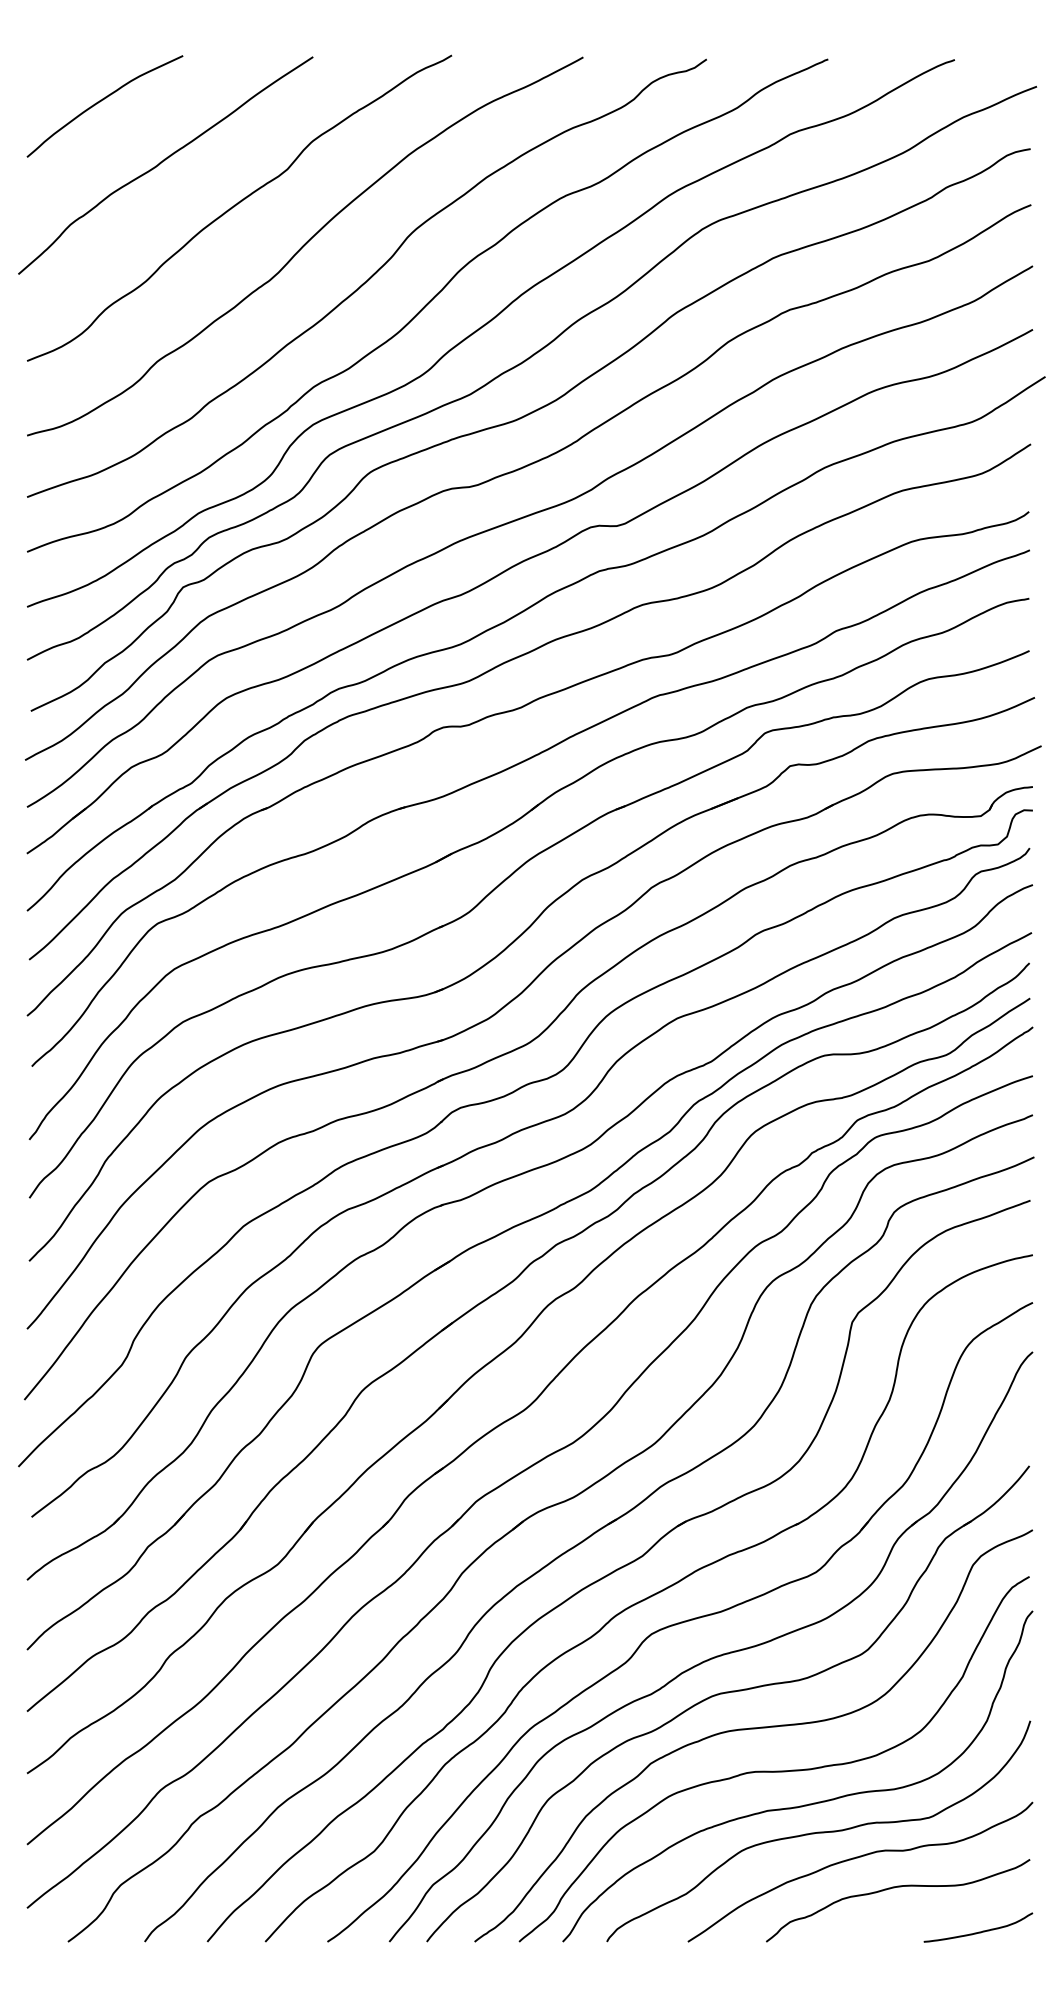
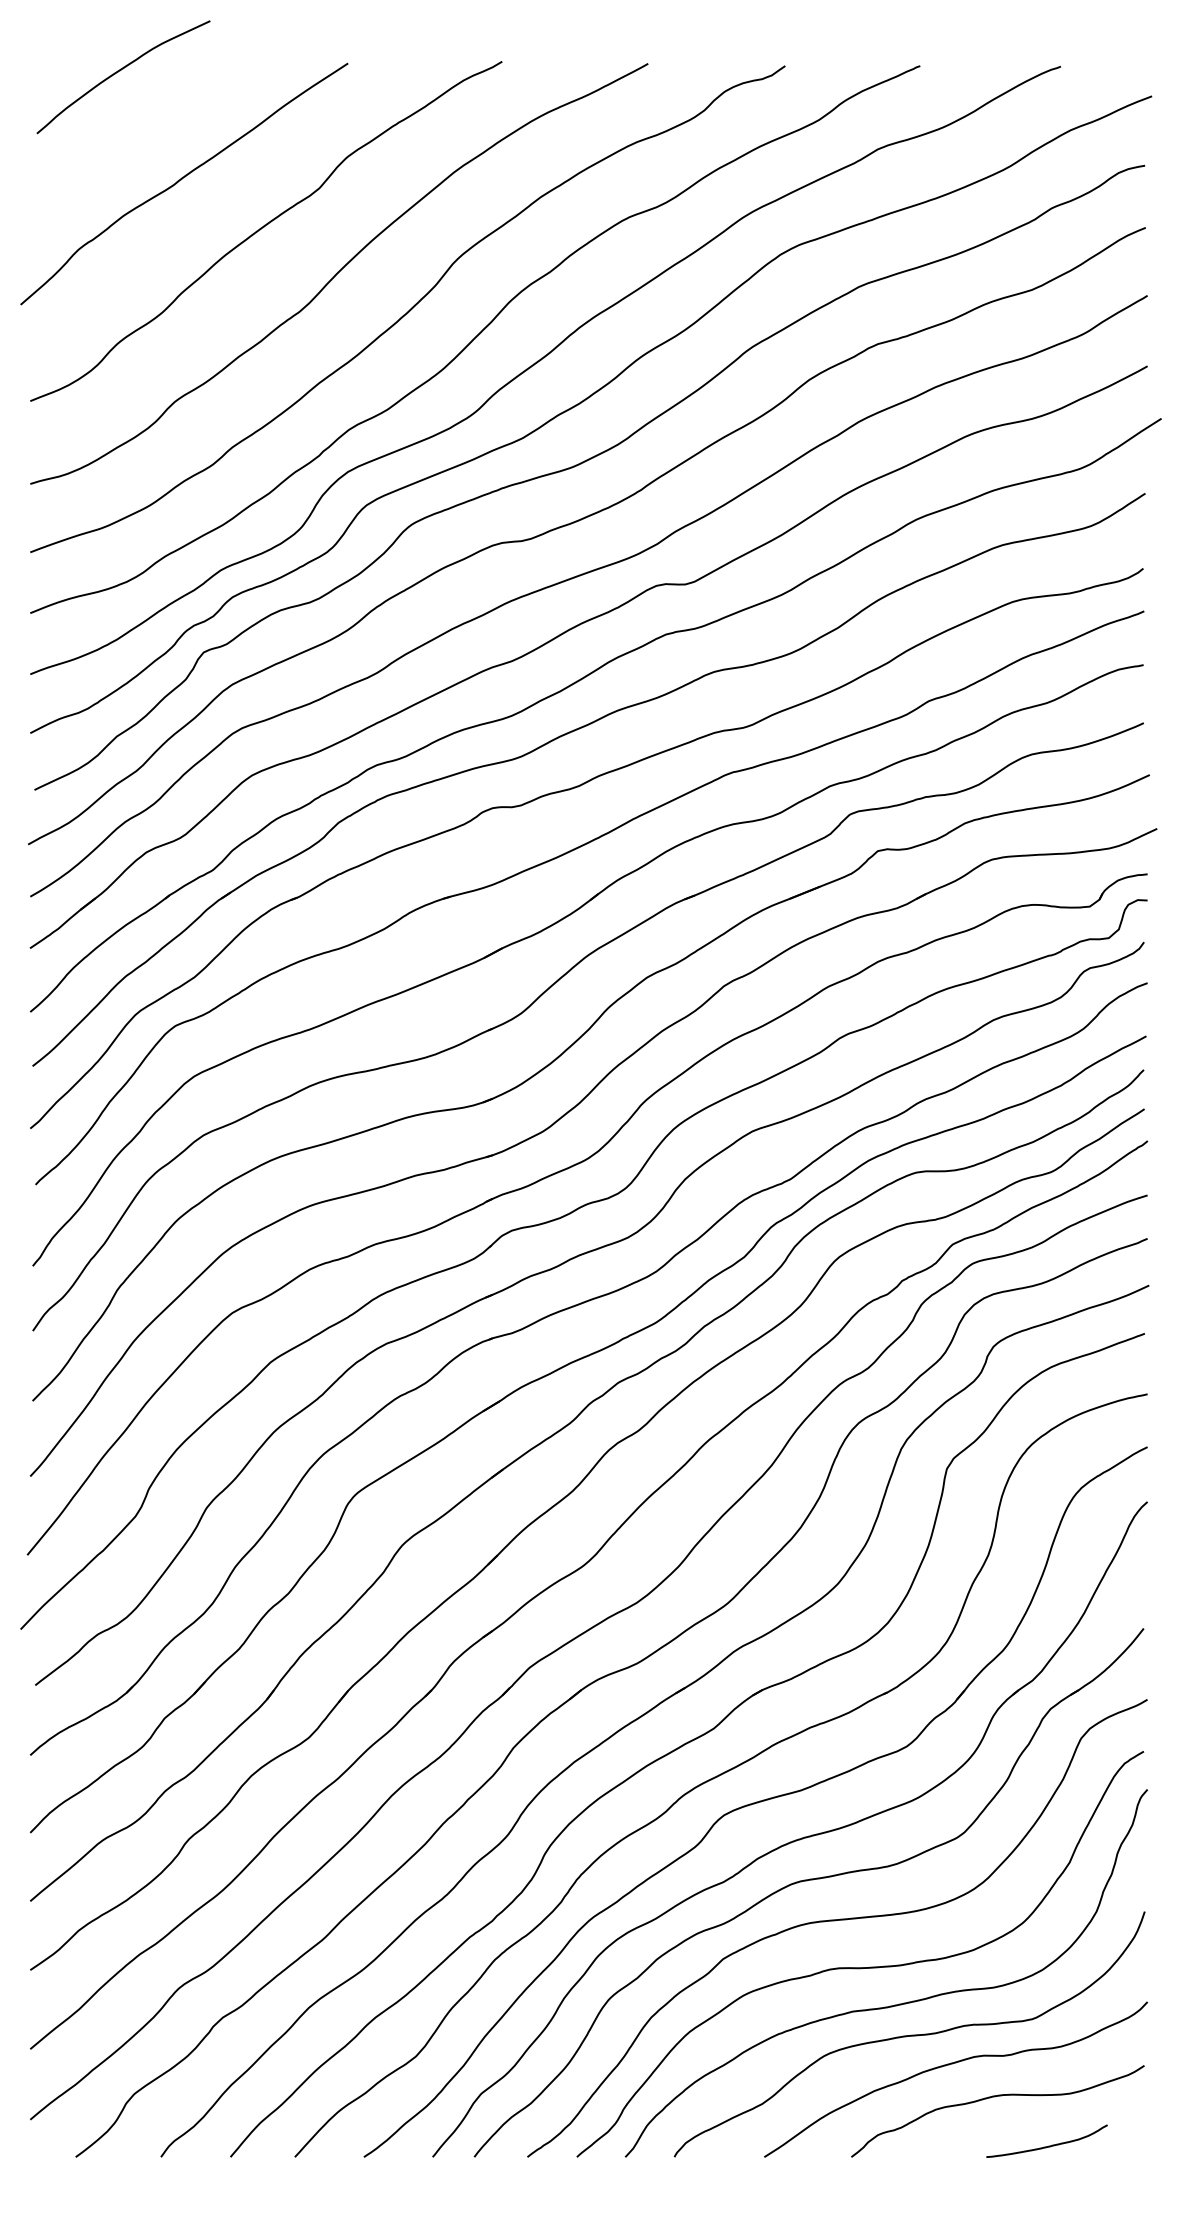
curve: (100, 102) -> (118, 72), moved
curve: (978, 1931) -> (1047, 2145), moved

